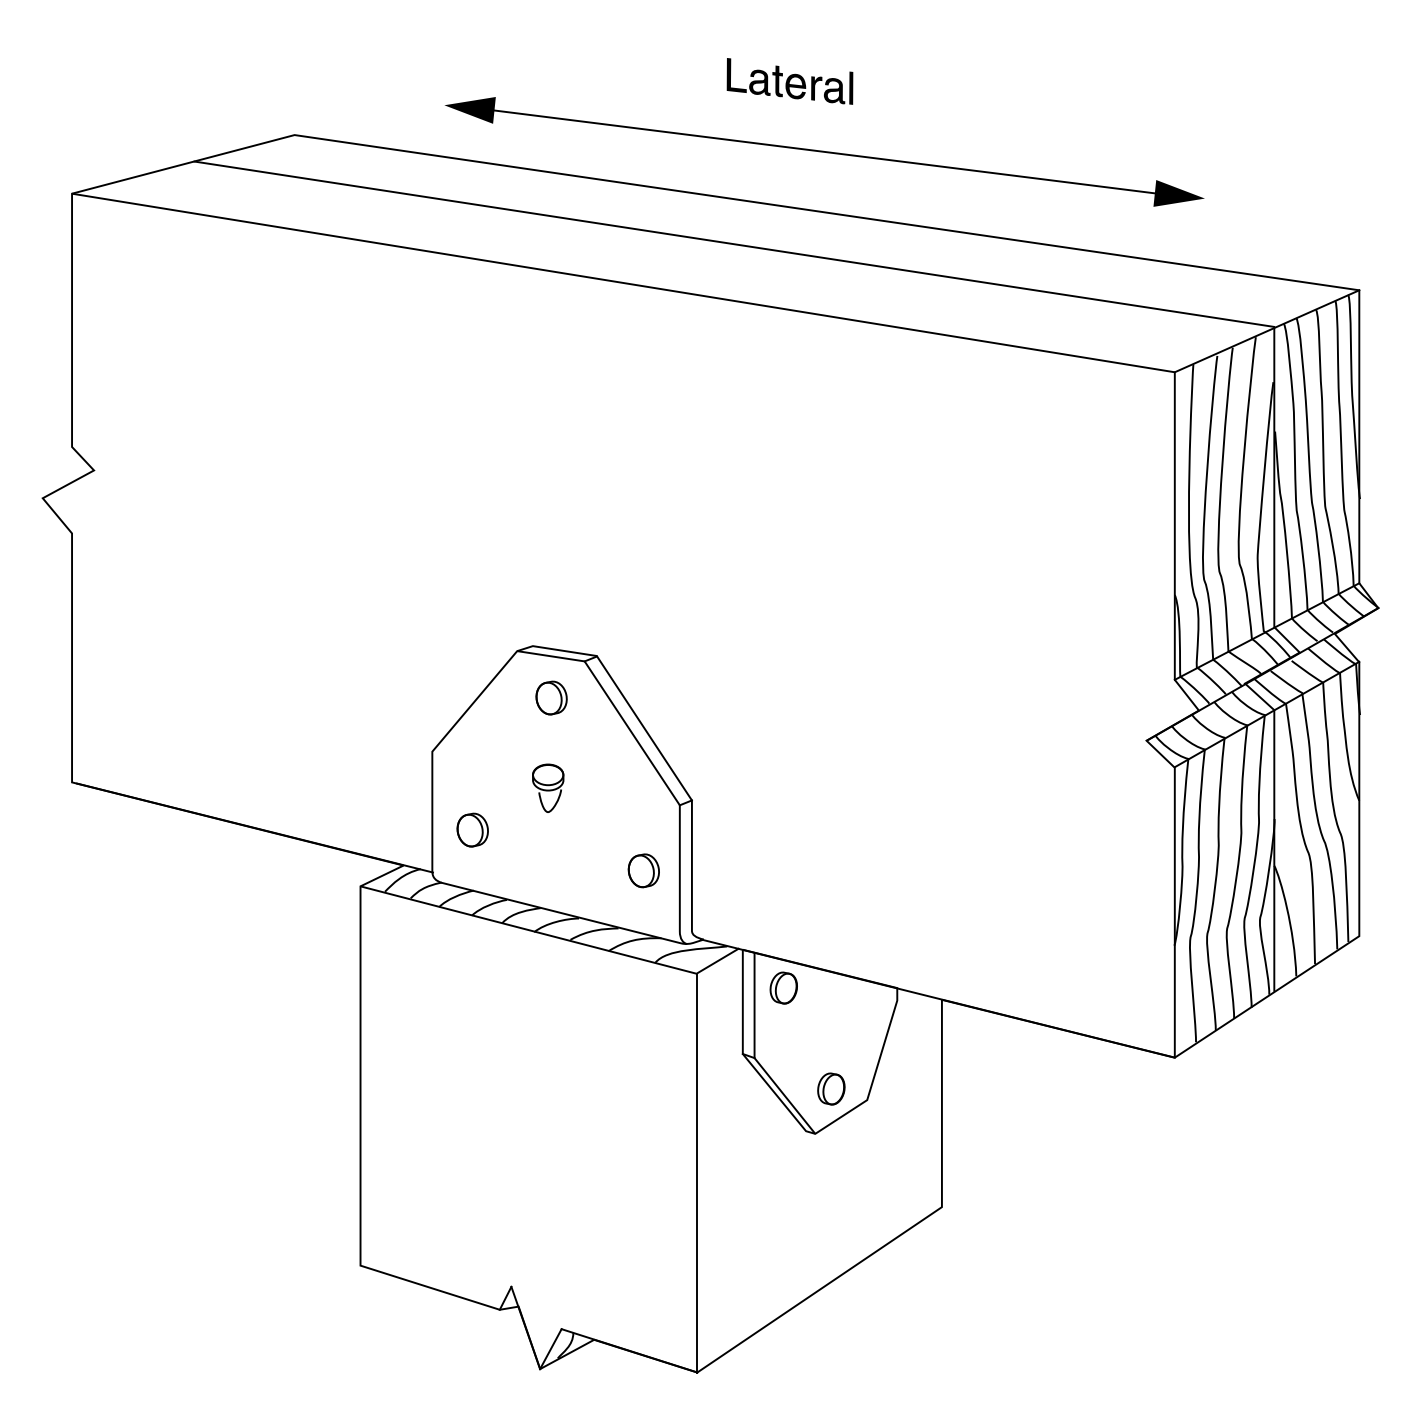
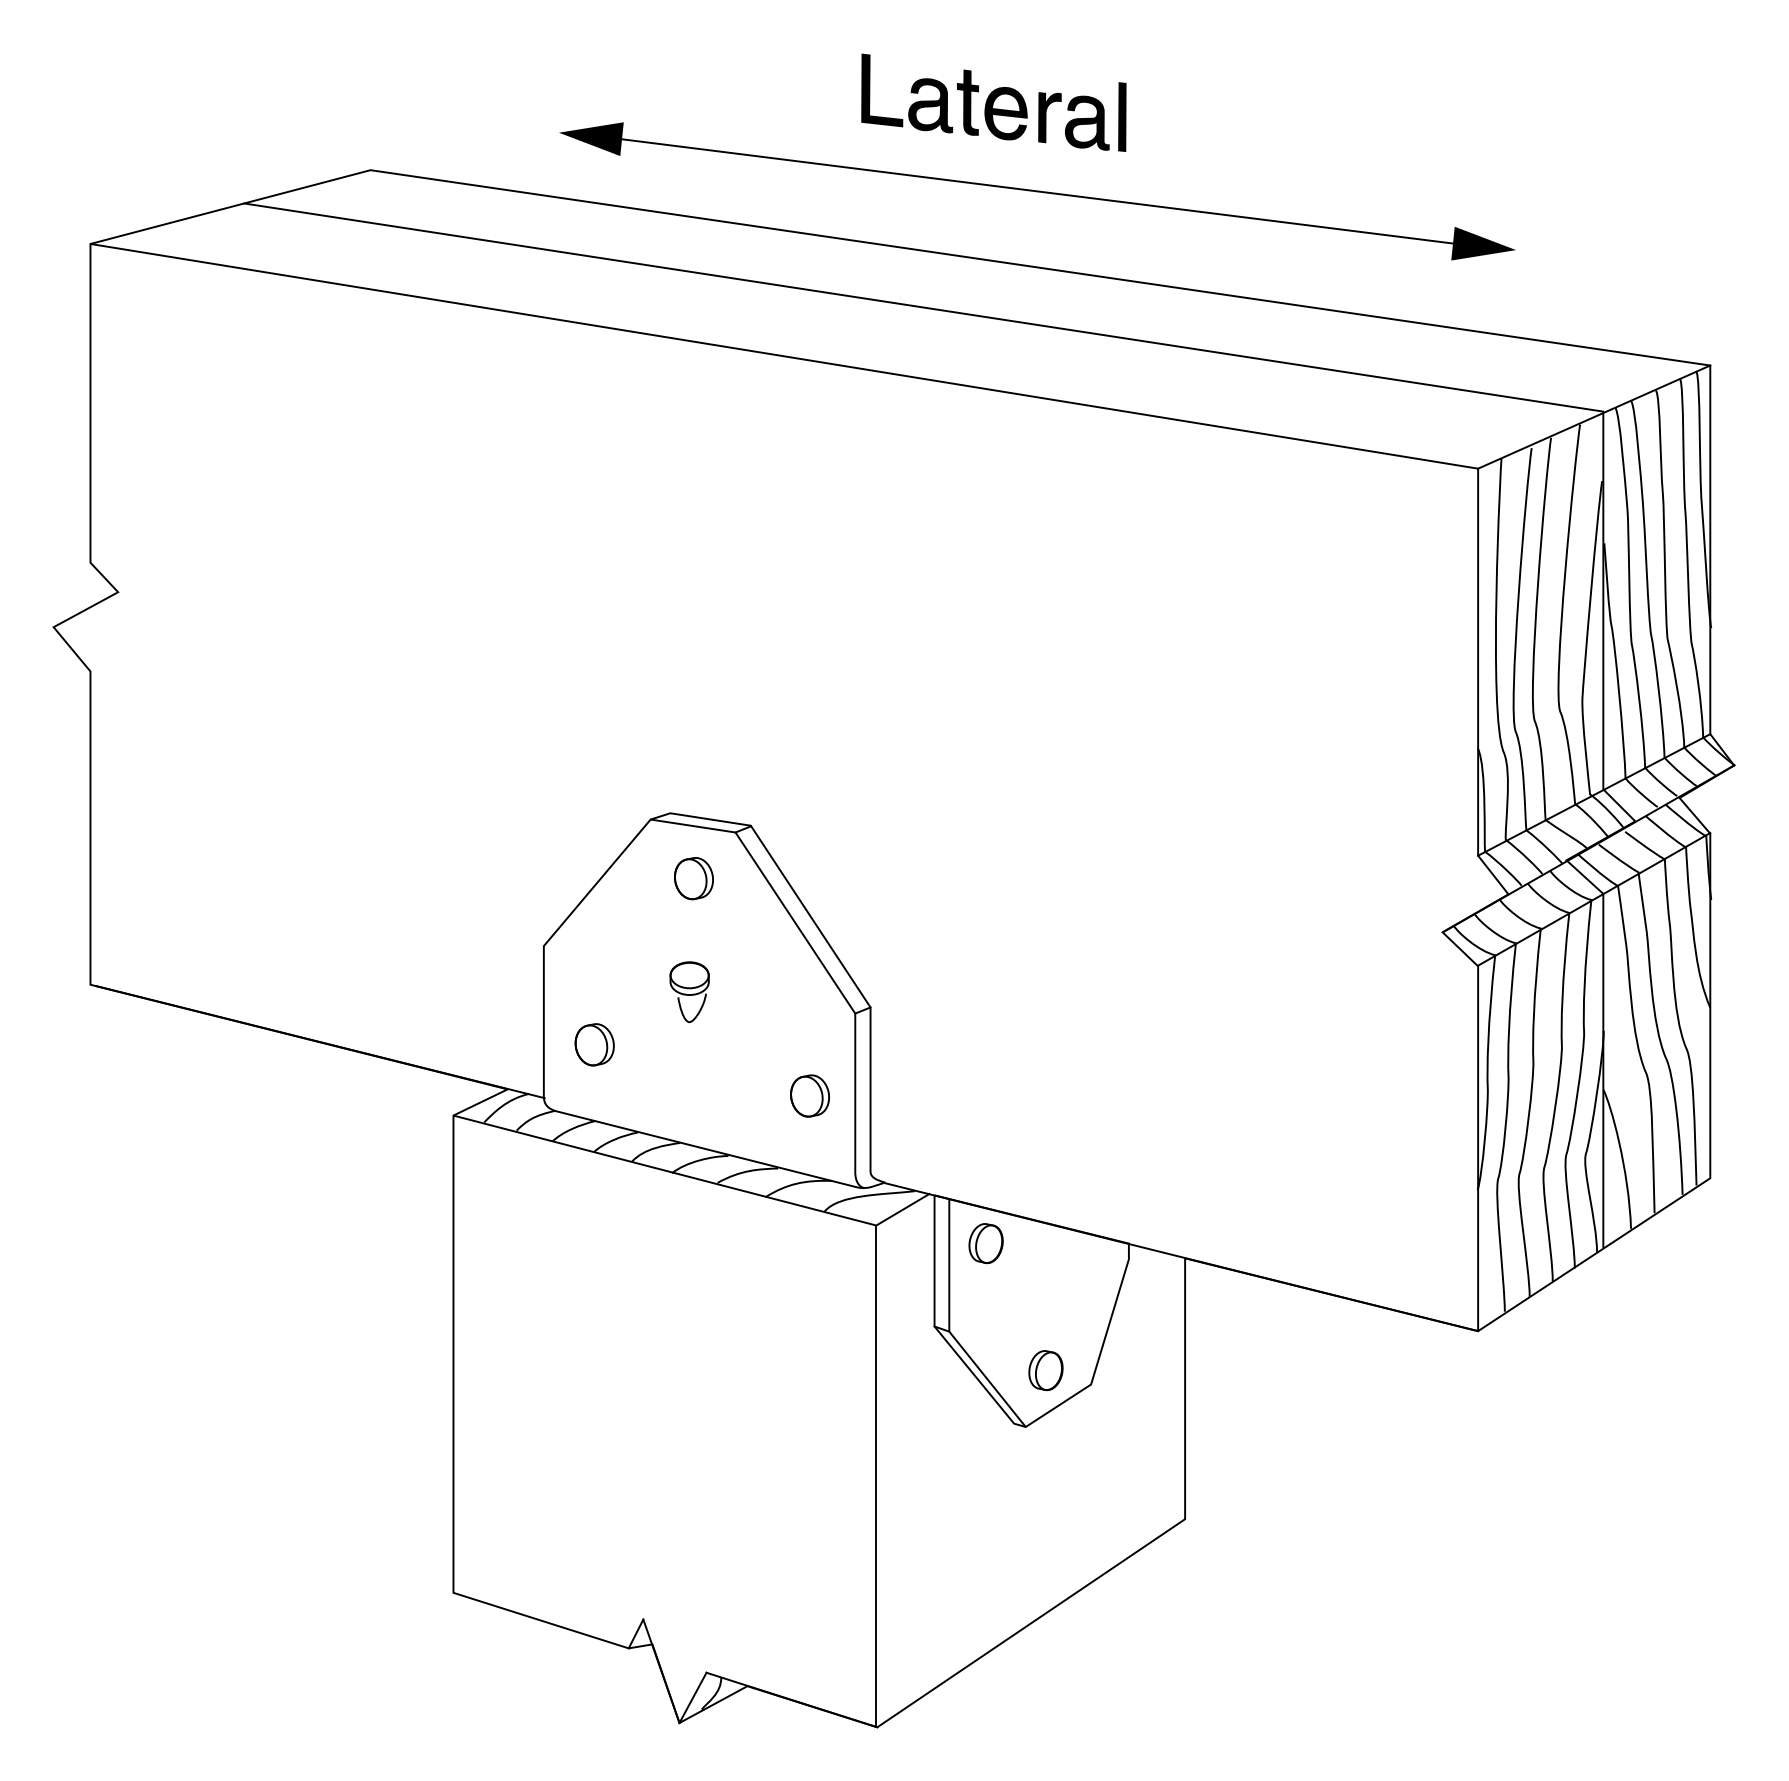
part: (789, 81) -> (993, 102), size x1.67

